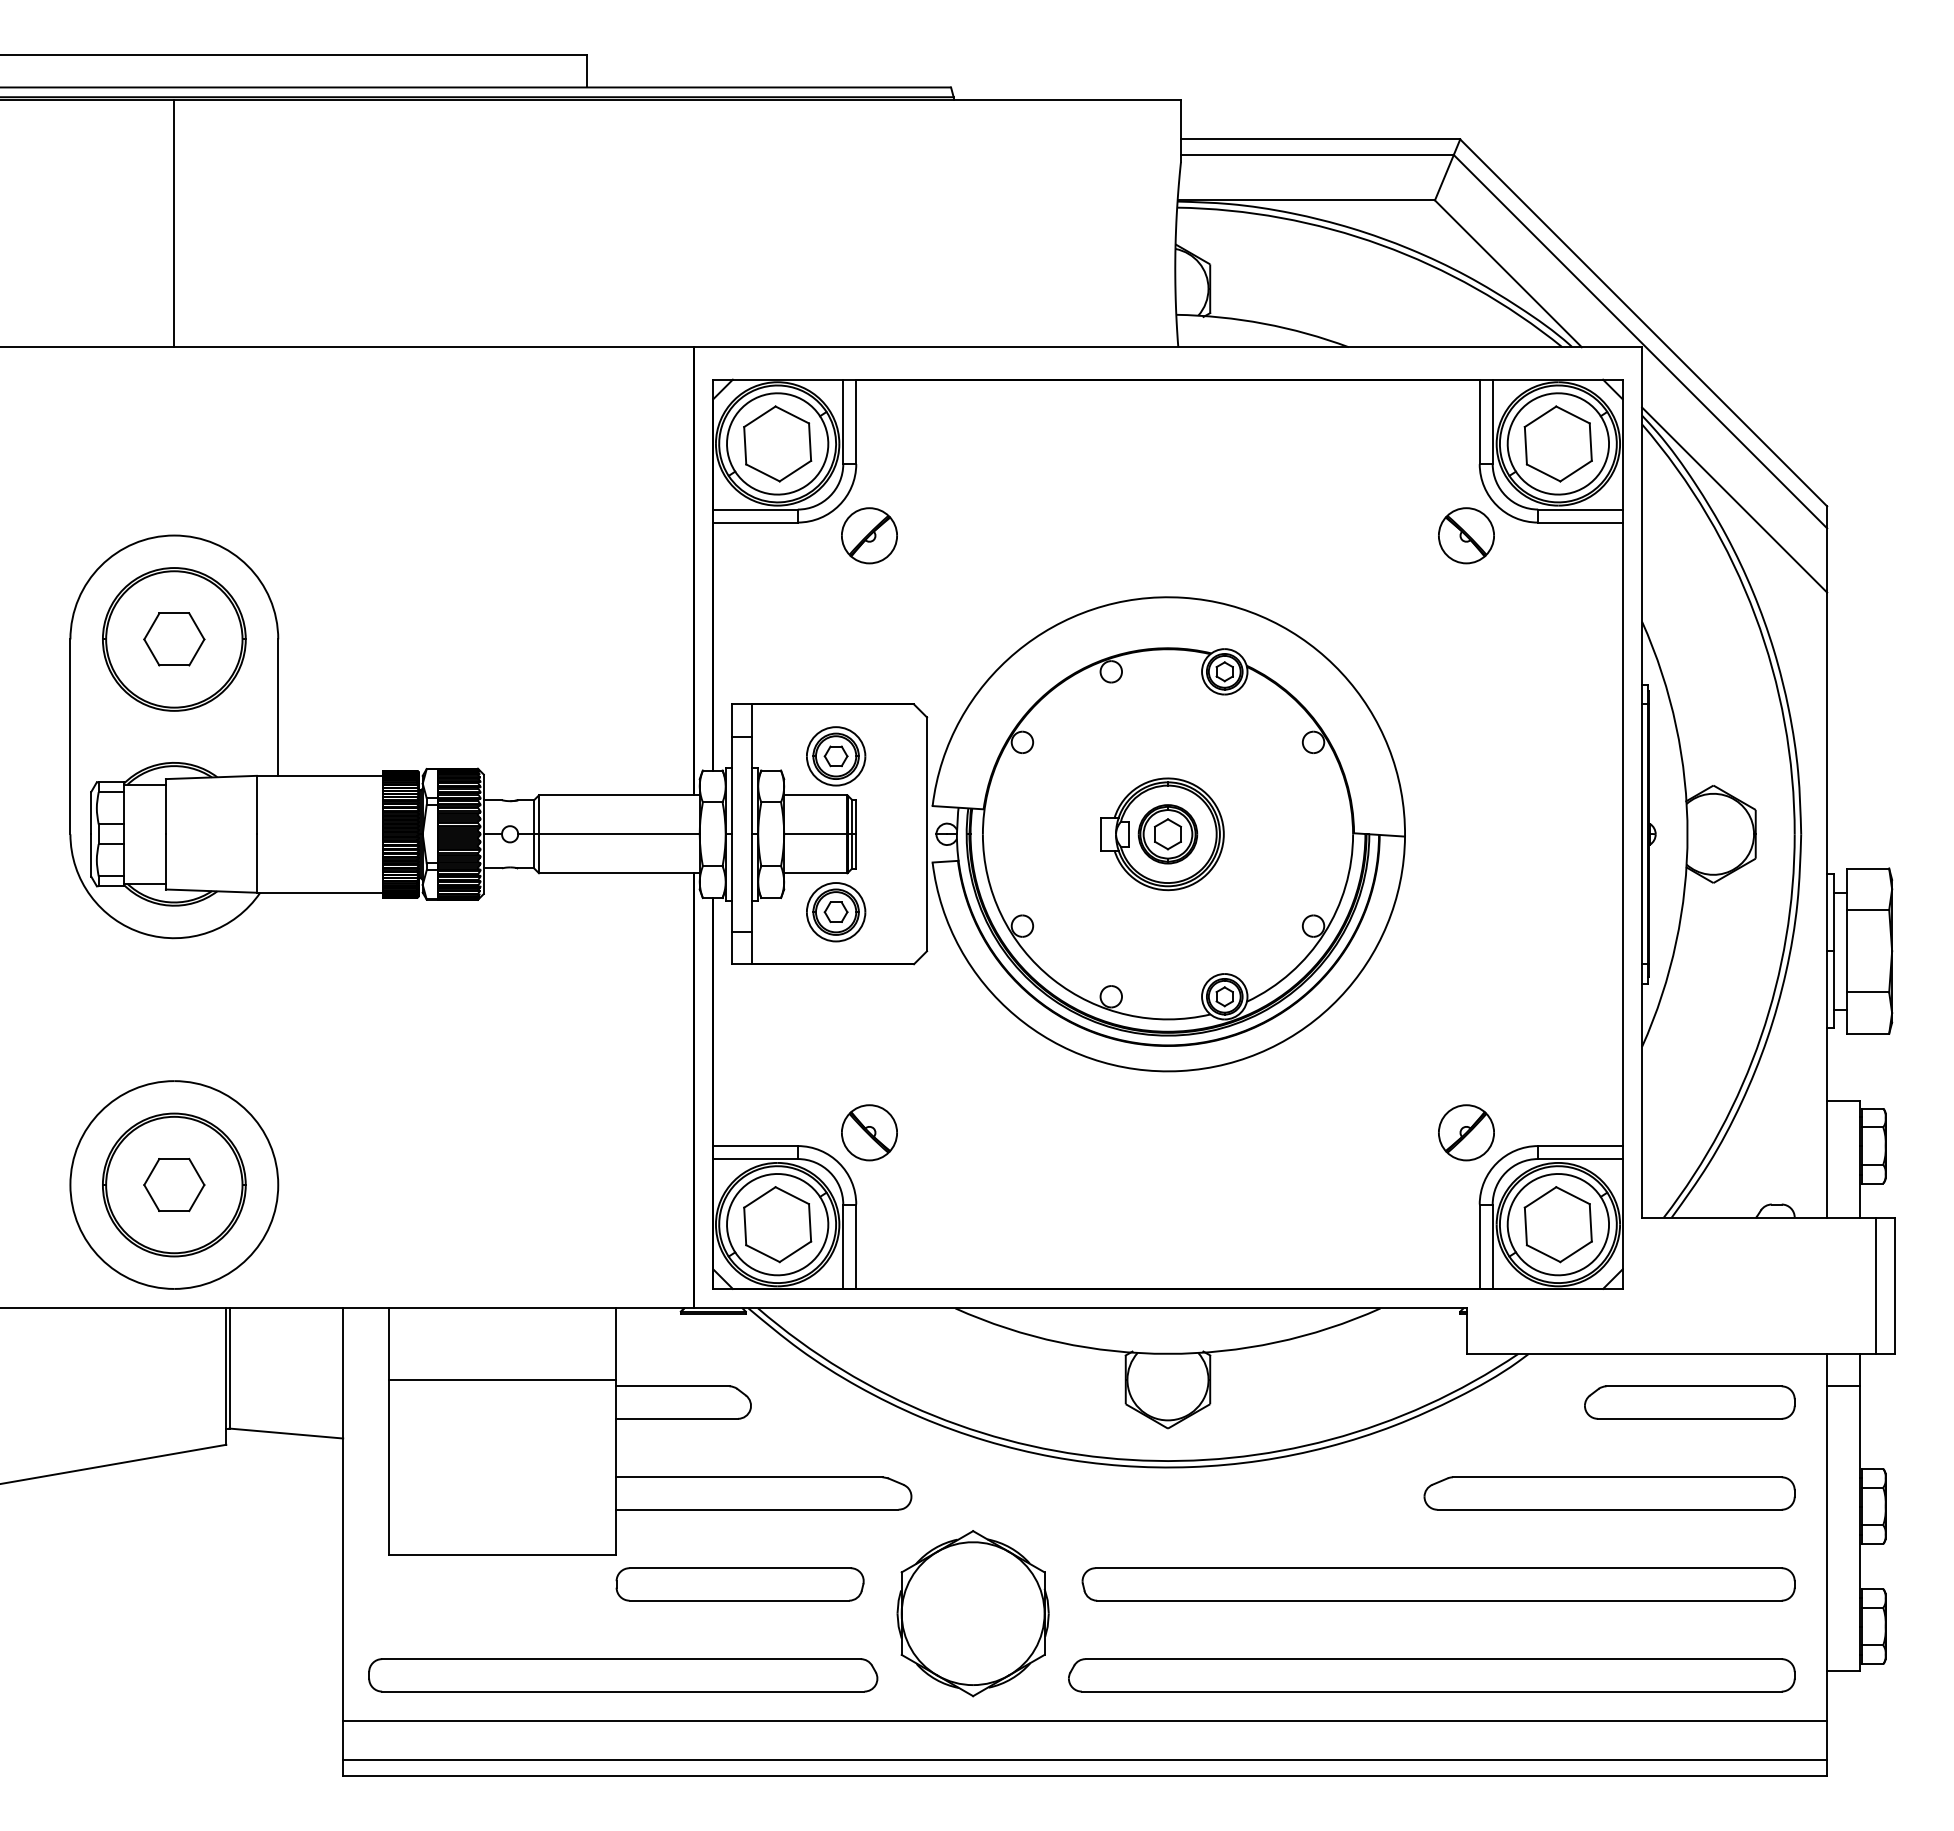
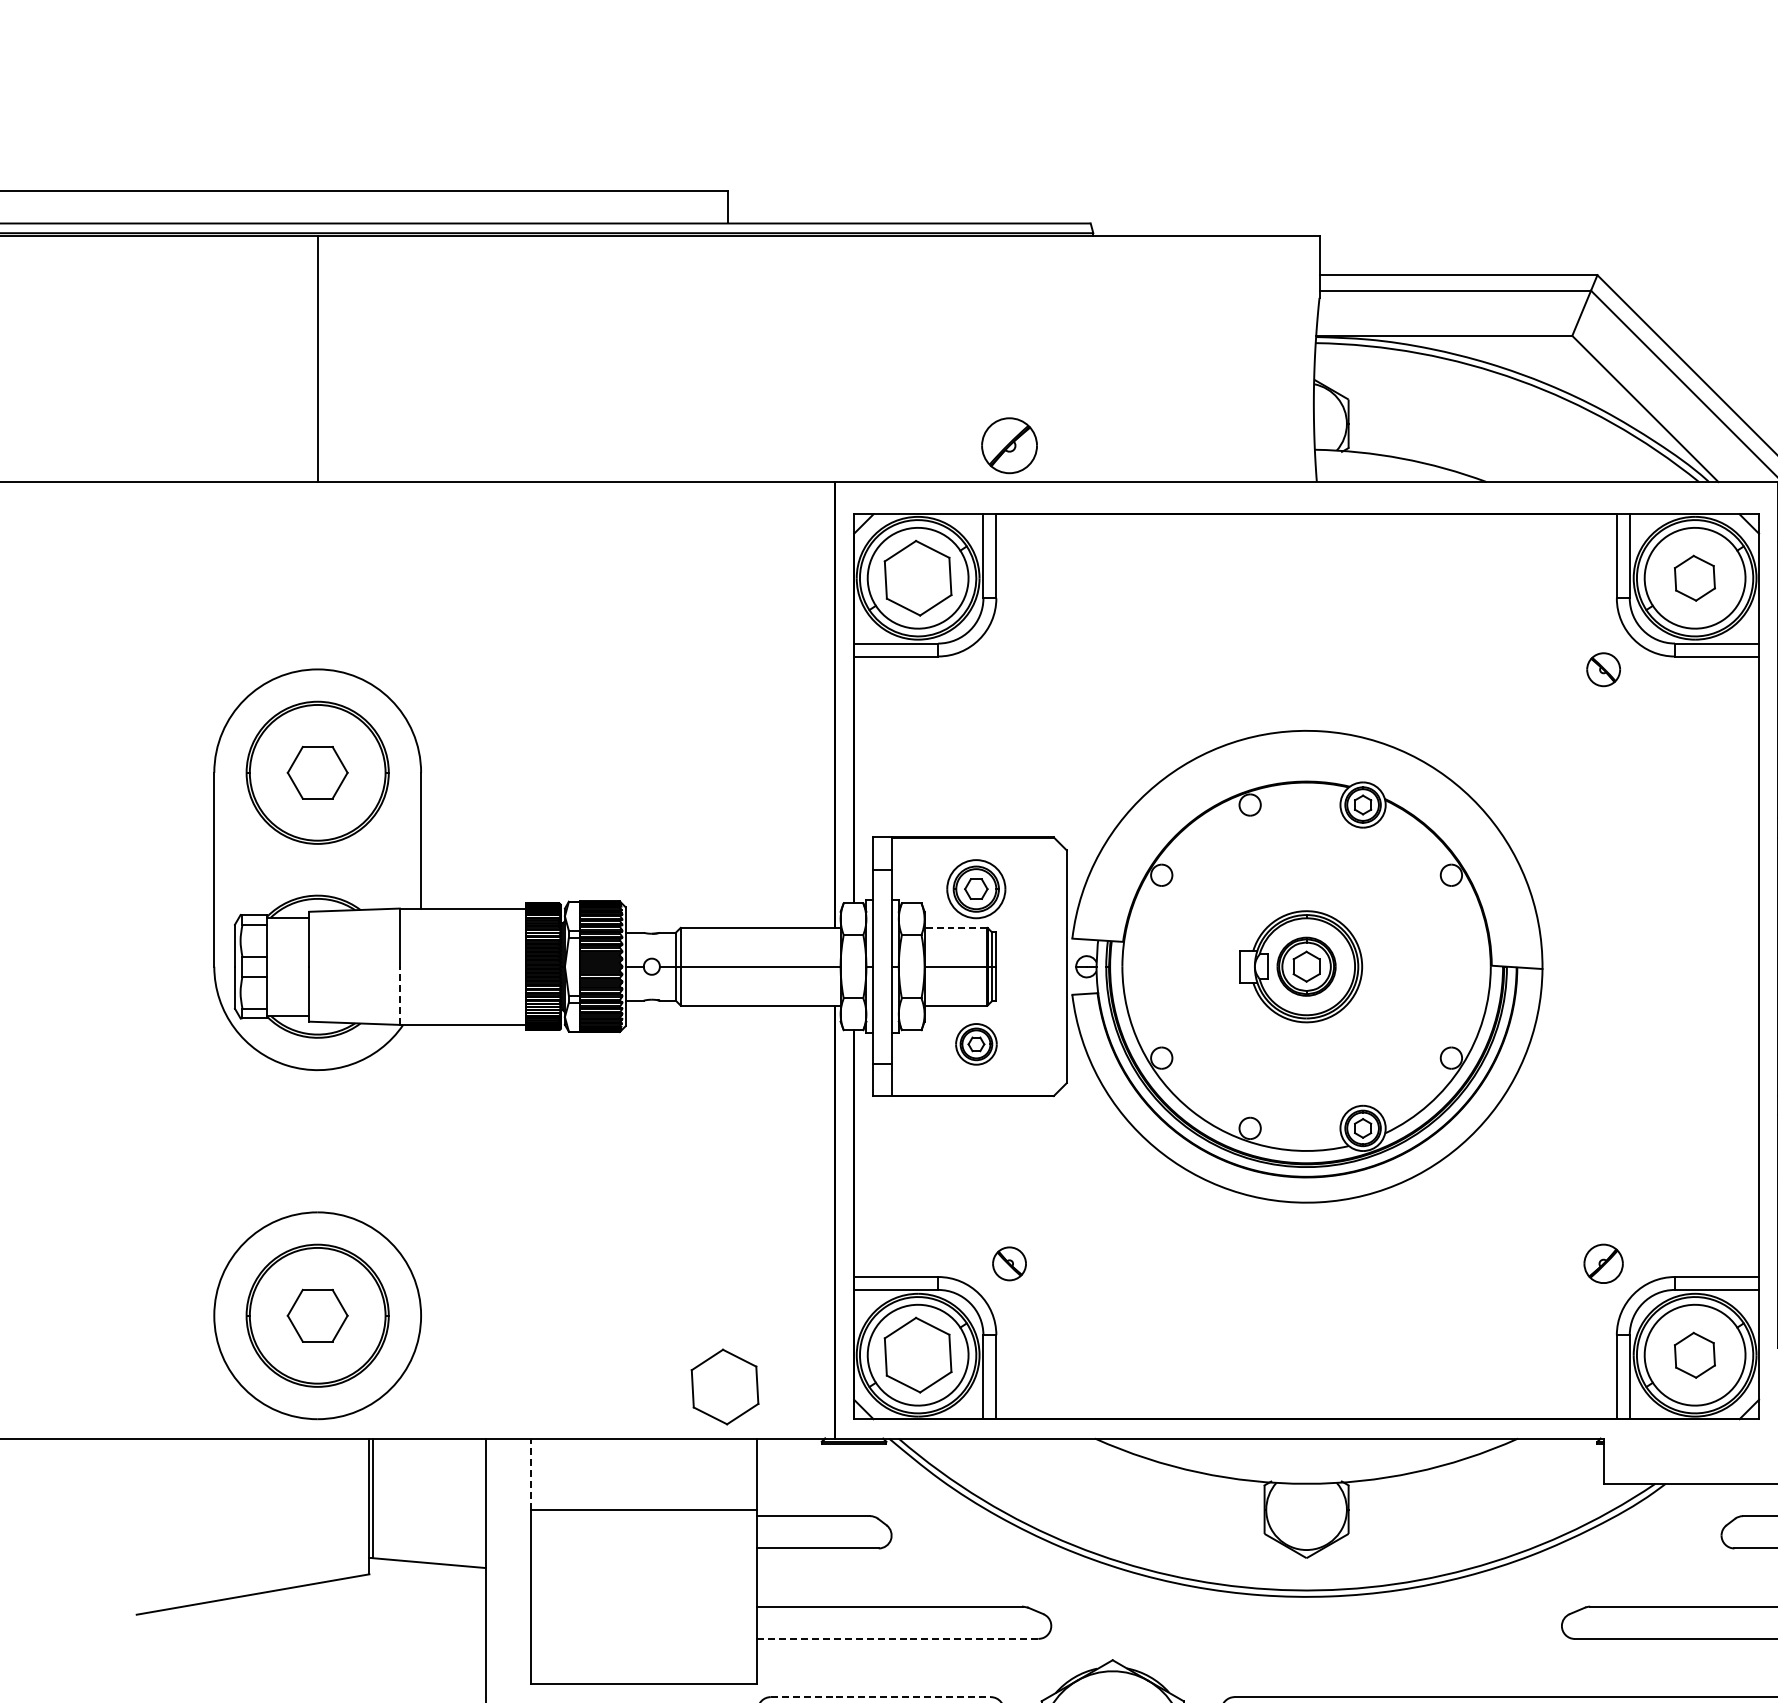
part: (1557, 443) -> (1694, 577), size x0.6
part: (869, 535) -> (1009, 445), moved
part: (1466, 535) -> (1603, 669), size x0.6
line: (815, 795) -> (955, 928), solid -> dashed
line: (256, 863) -> (399, 995), solid -> dashed
part: (836, 912) -> (976, 1044), size x0.7
part: (869, 1132) -> (1009, 1263), size x0.6
part: (1466, 1132) -> (1603, 1263), size x0.7
part: (1557, 1224) -> (1694, 1355), size x0.6
part: (583, 1256) -> (724, 1386), added
line: (388, 1344) -> (530, 1474), solid -> dashed
line: (757, 1509) -> (898, 1638), solid -> dashed
line: (740, 1568) -> (881, 1697), solid -> dashed

